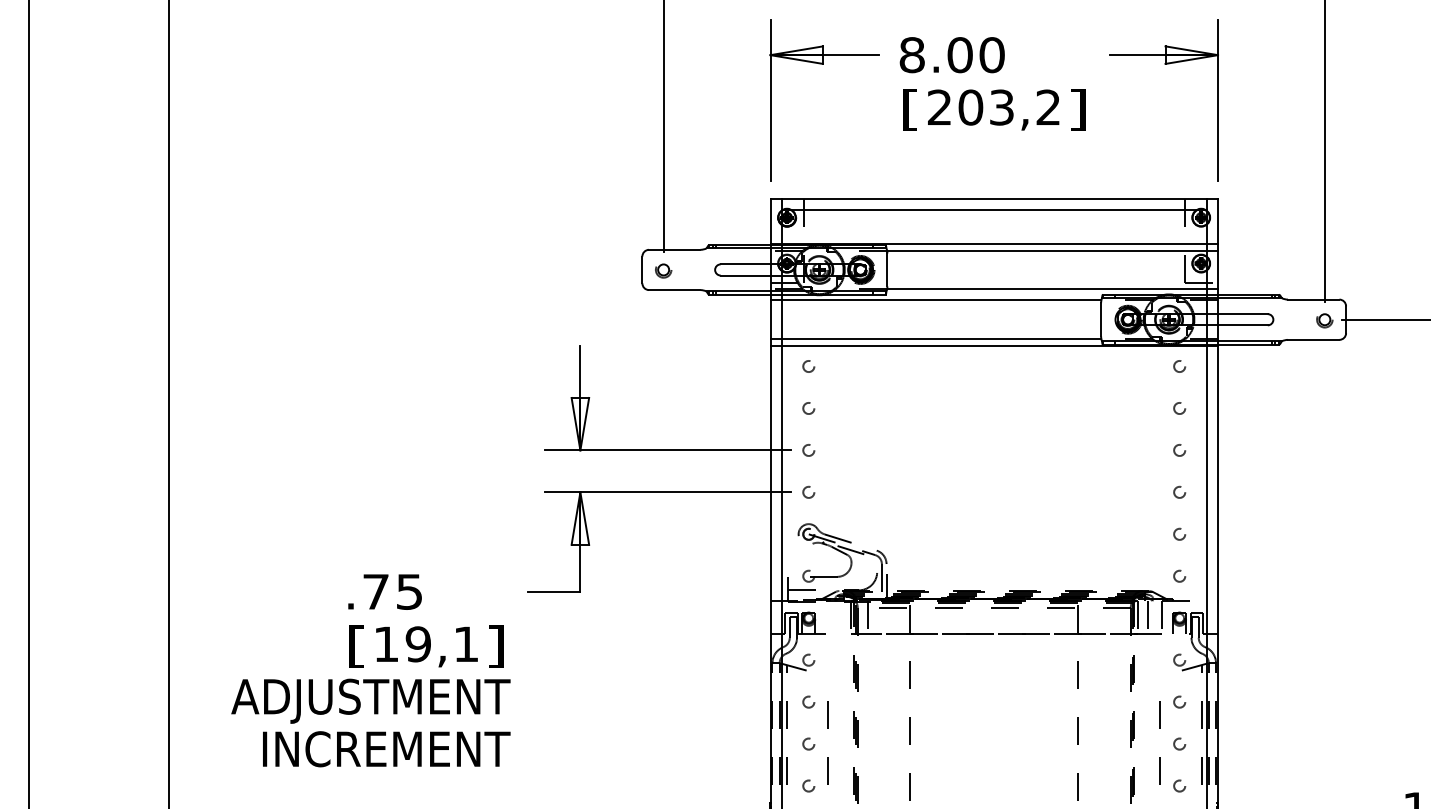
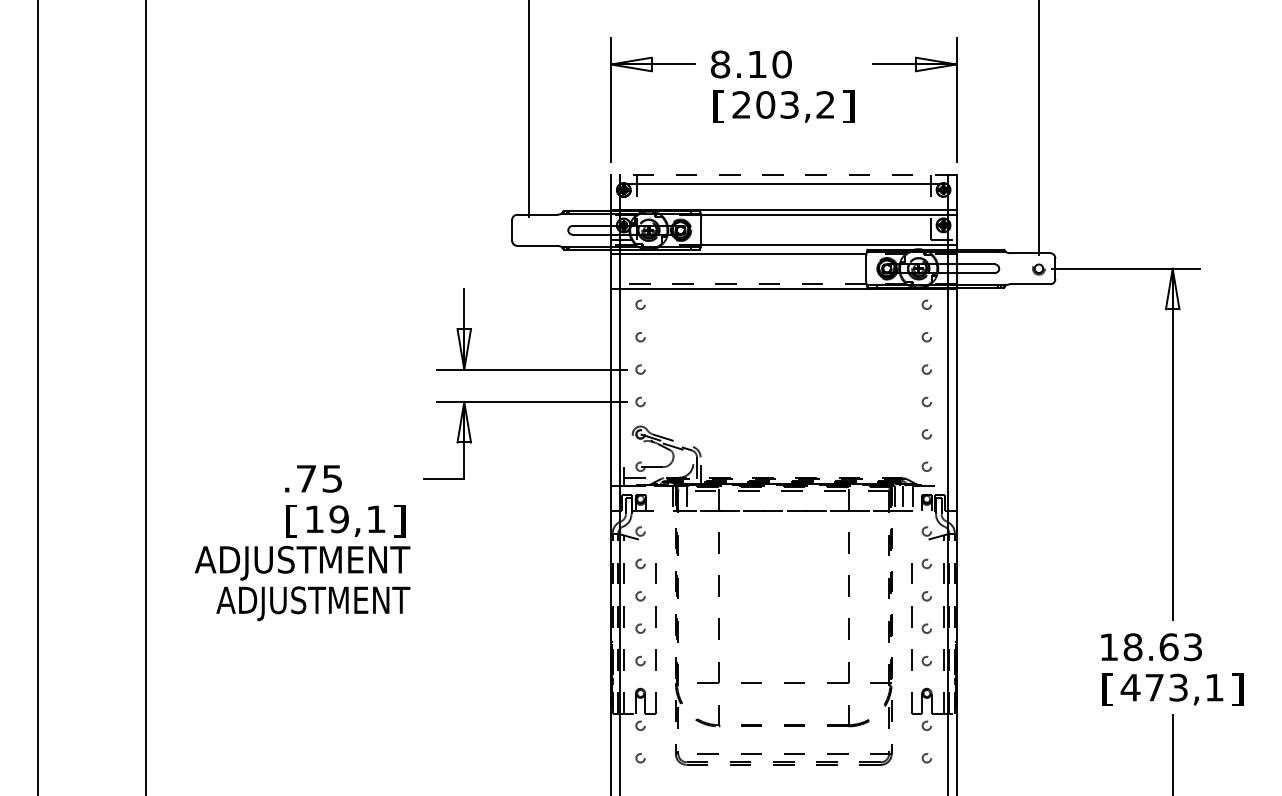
text: (960, 55) -> (757, 64), 8.00 -> 8.10
line: (993, 198) -> (783, 175), solid -> dashed
part: (663, 271) -> (528, 231), removed
line: (935, 338) -> (738, 283), solid -> dashed
text: (379, 753) -> (309, 603), INCREMENT -> ADJUSTMENT

